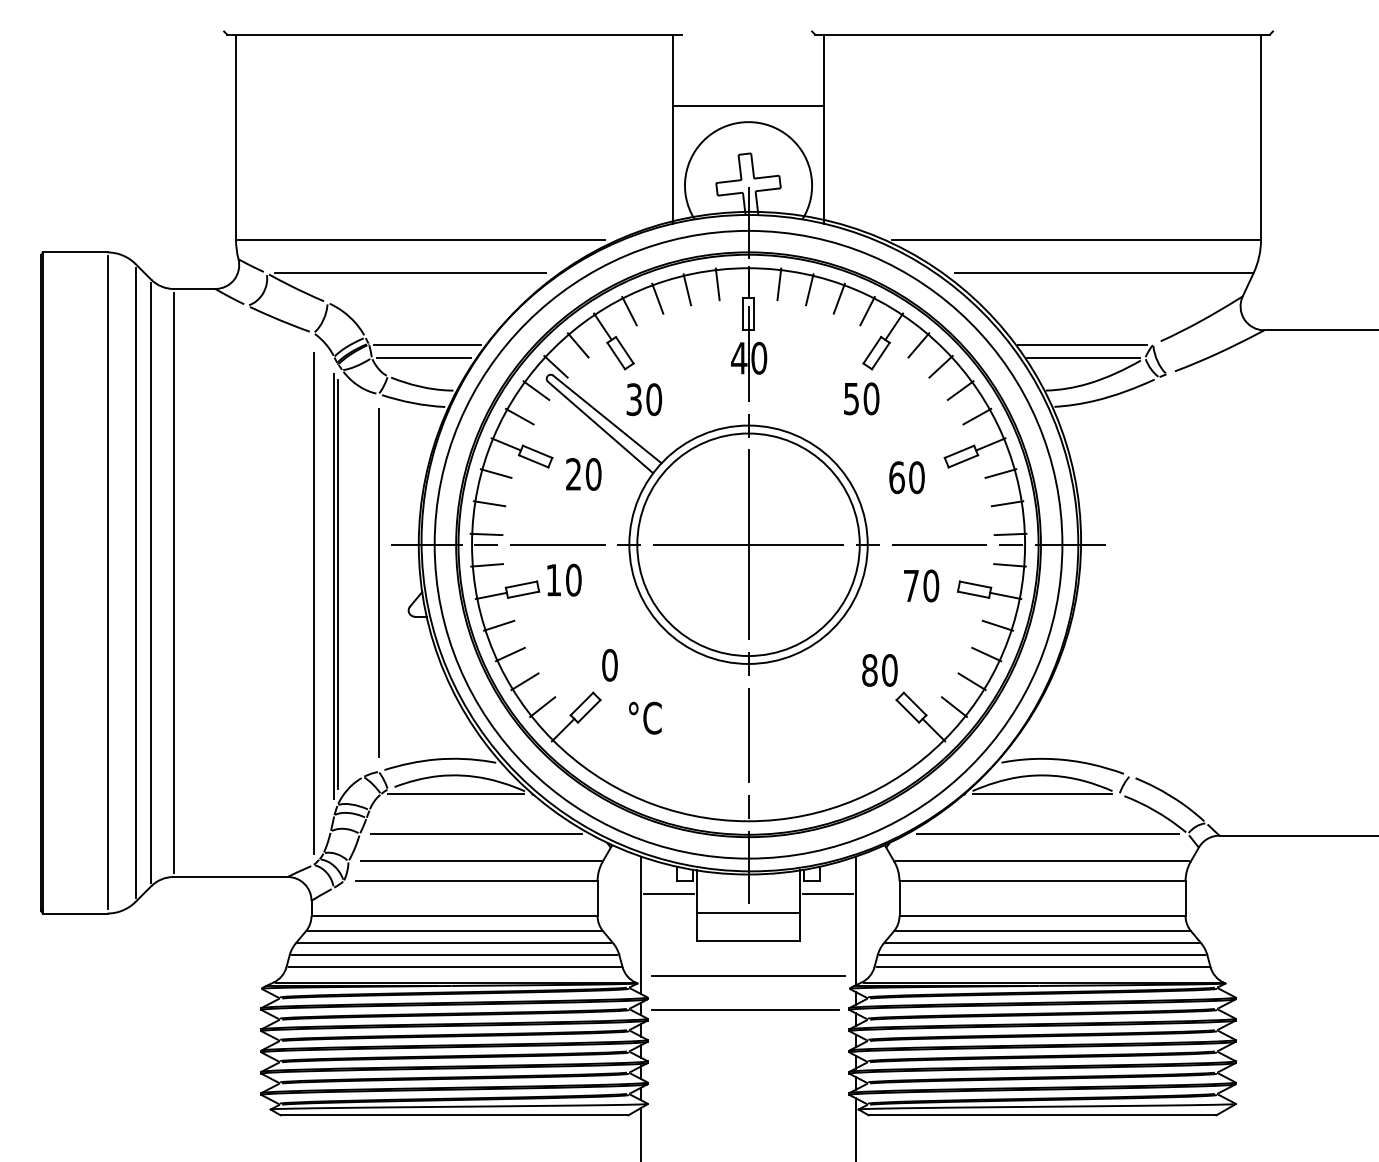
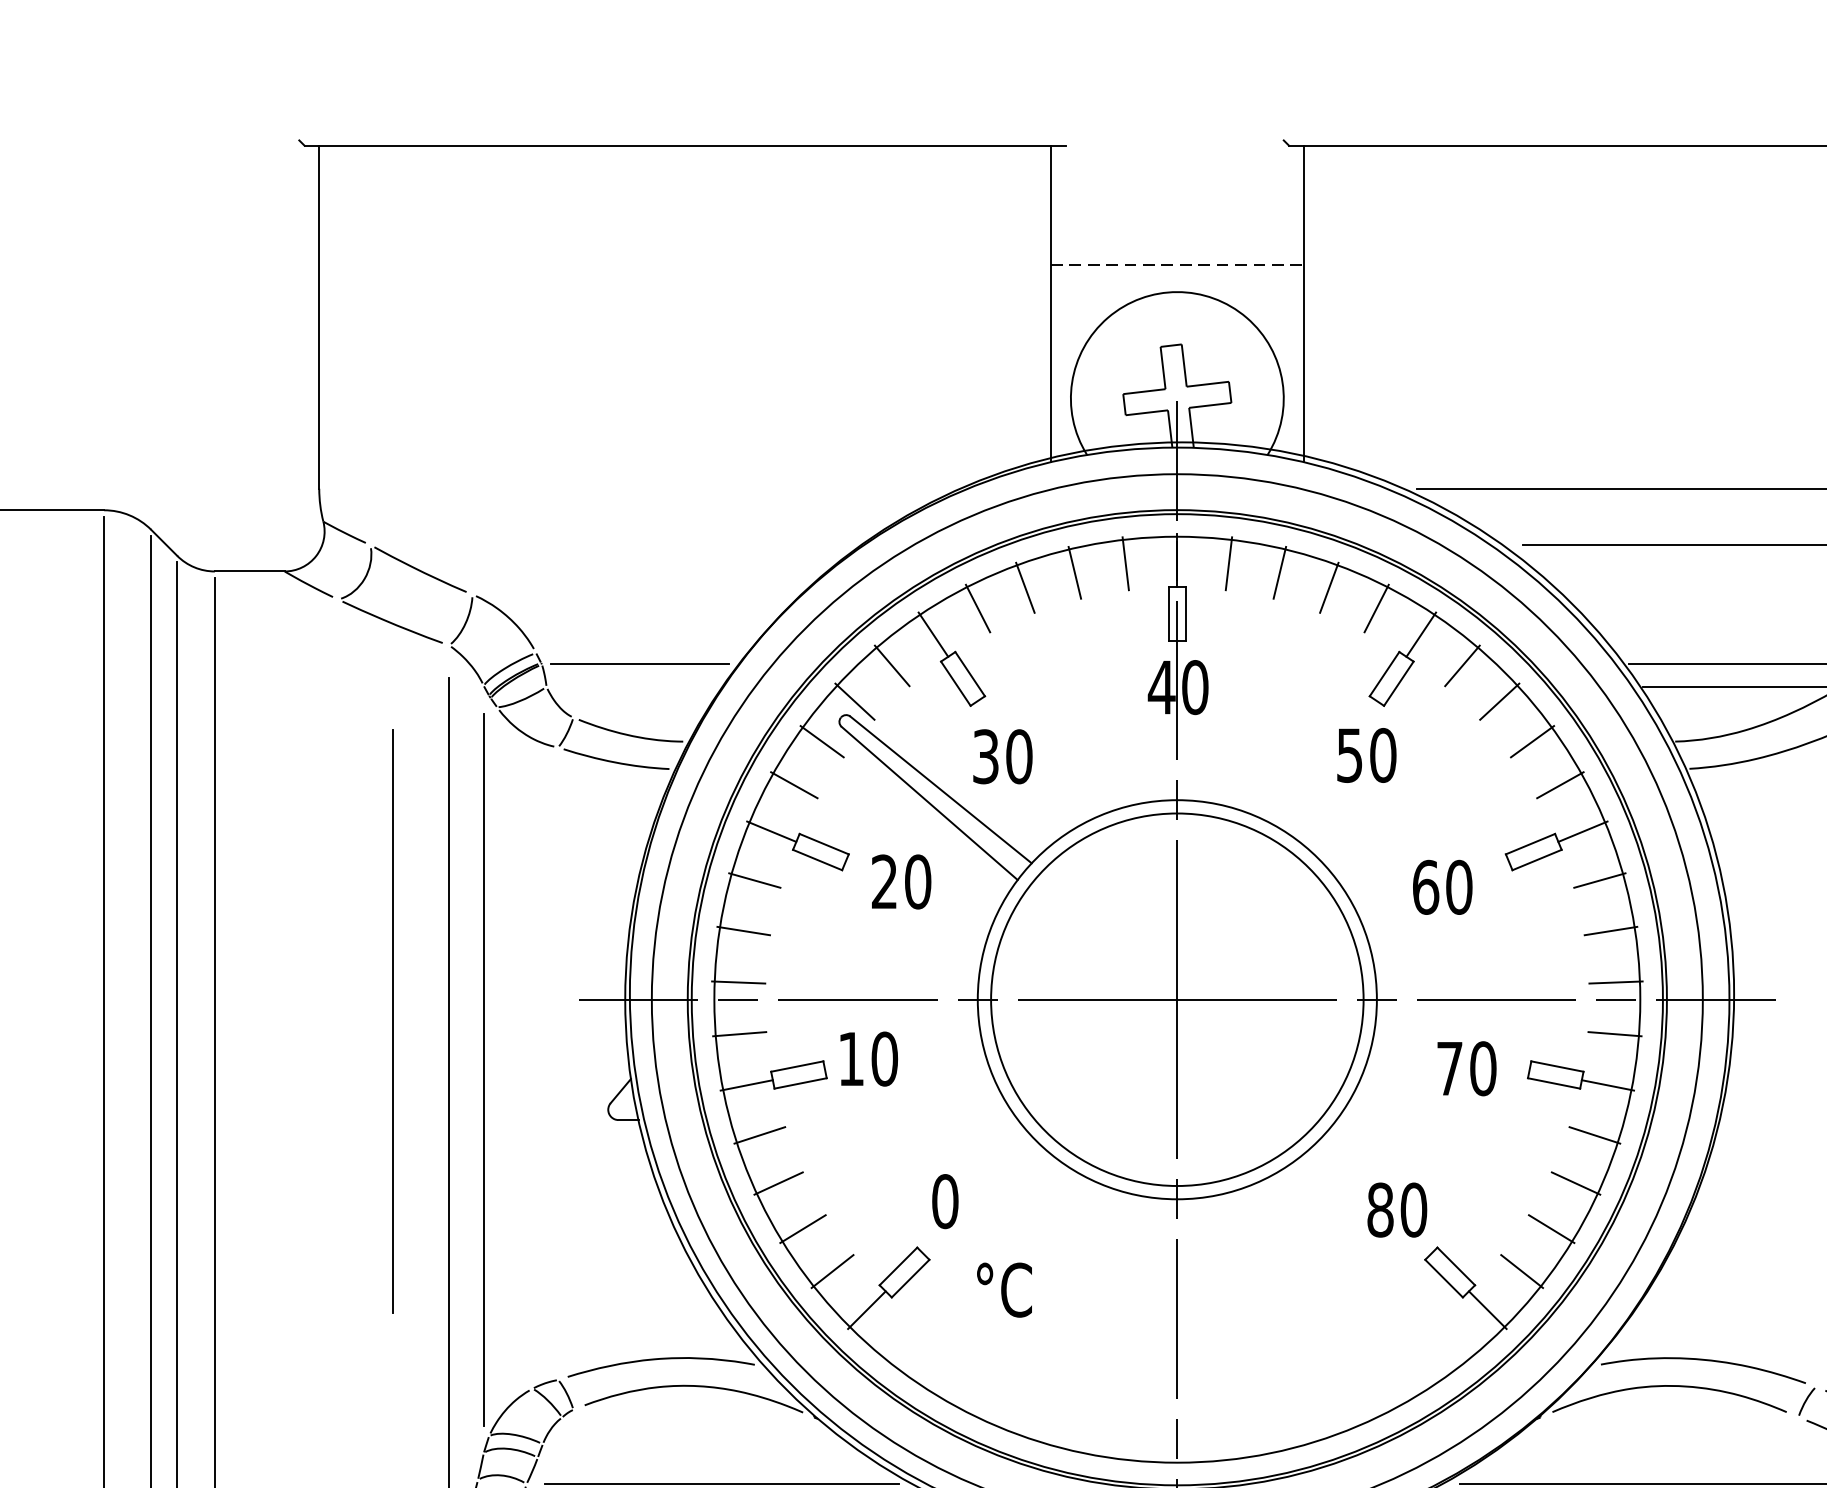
line: (749, 106) -> (1178, 265), solid -> dashed
line: (421, 239) -> (629, 488), removed
line: (410, 273) -> (611, 545), removed
line: (423, 357) -> (633, 686), removed
line: (378, 582) -> (392, 1021), moved
line: (337, 584) -> (489, 1066), removed
line: (456, 794) -> (688, 1417), removed
line: (1042, 794) -> (1669, 1417), removed

